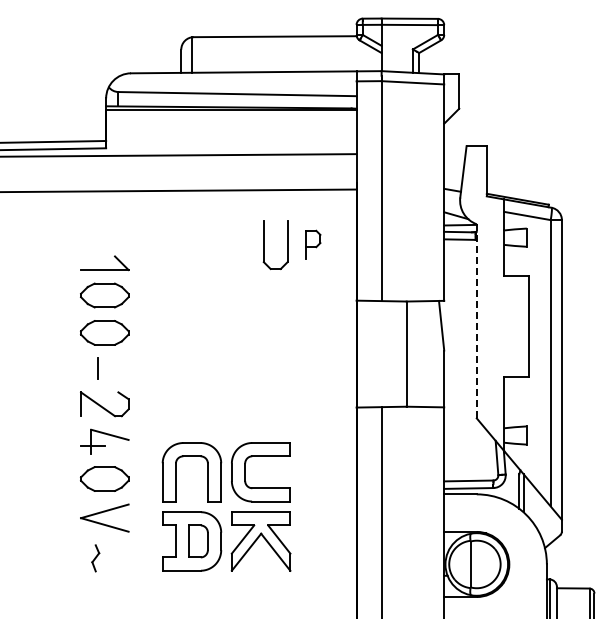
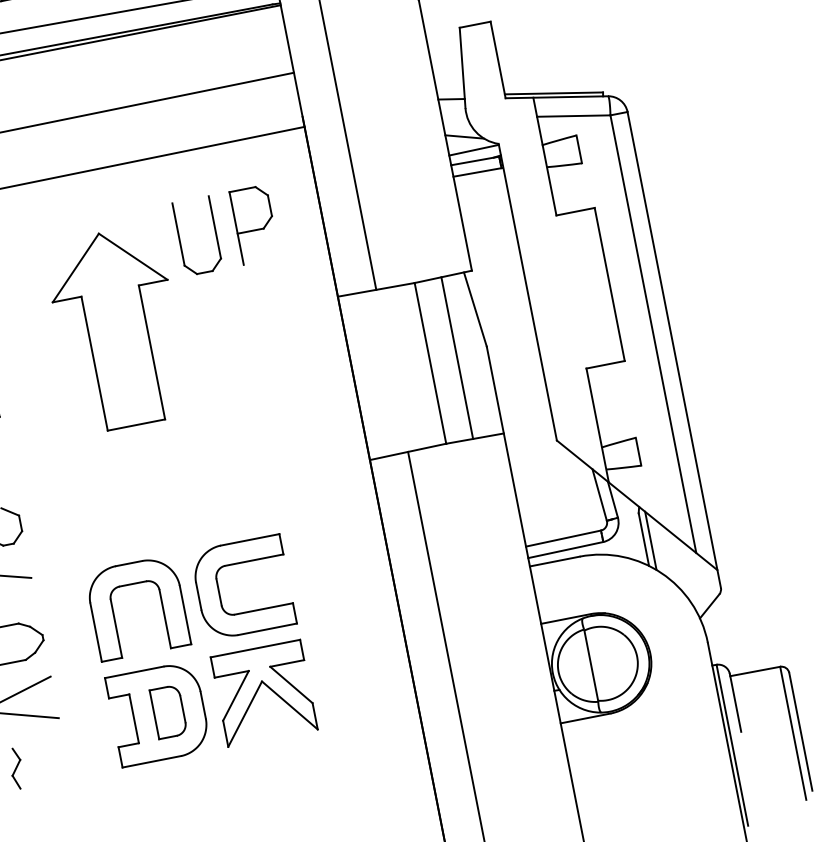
part: (313, 244) -> (255, 223), size x1.67
part: (213, 293) -> (117, 328), added
line: (476, 321) -> (527, 292), dashed -> solid
line: (424, 354) -> (457, 358), added

